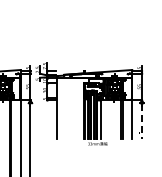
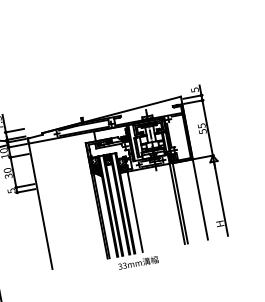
line: (141, 121) -> (220, 199), dashed -> solid

